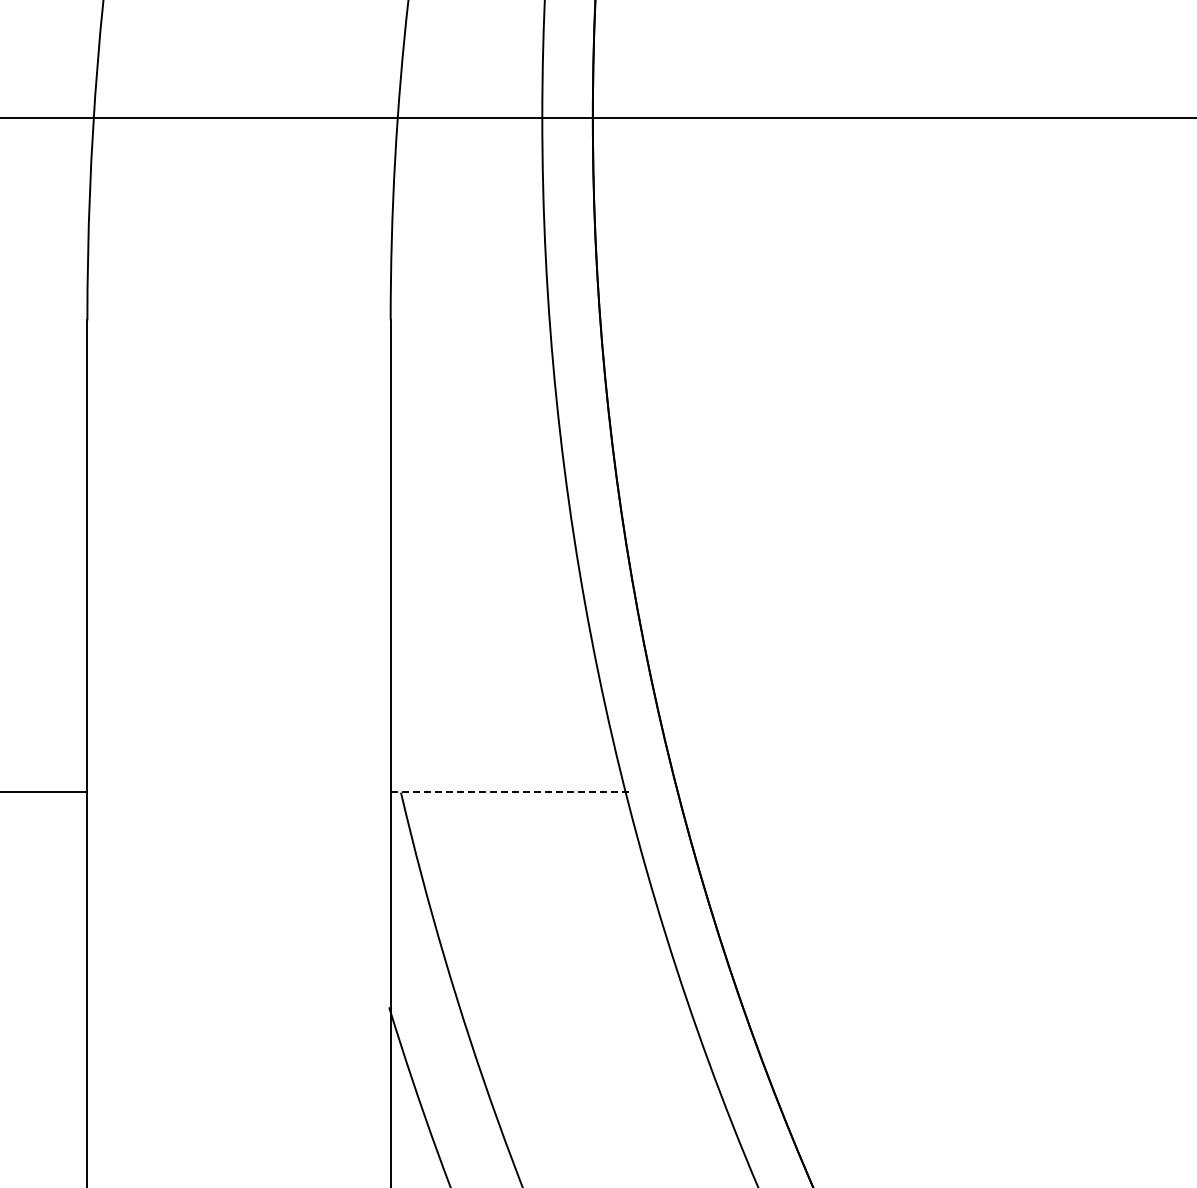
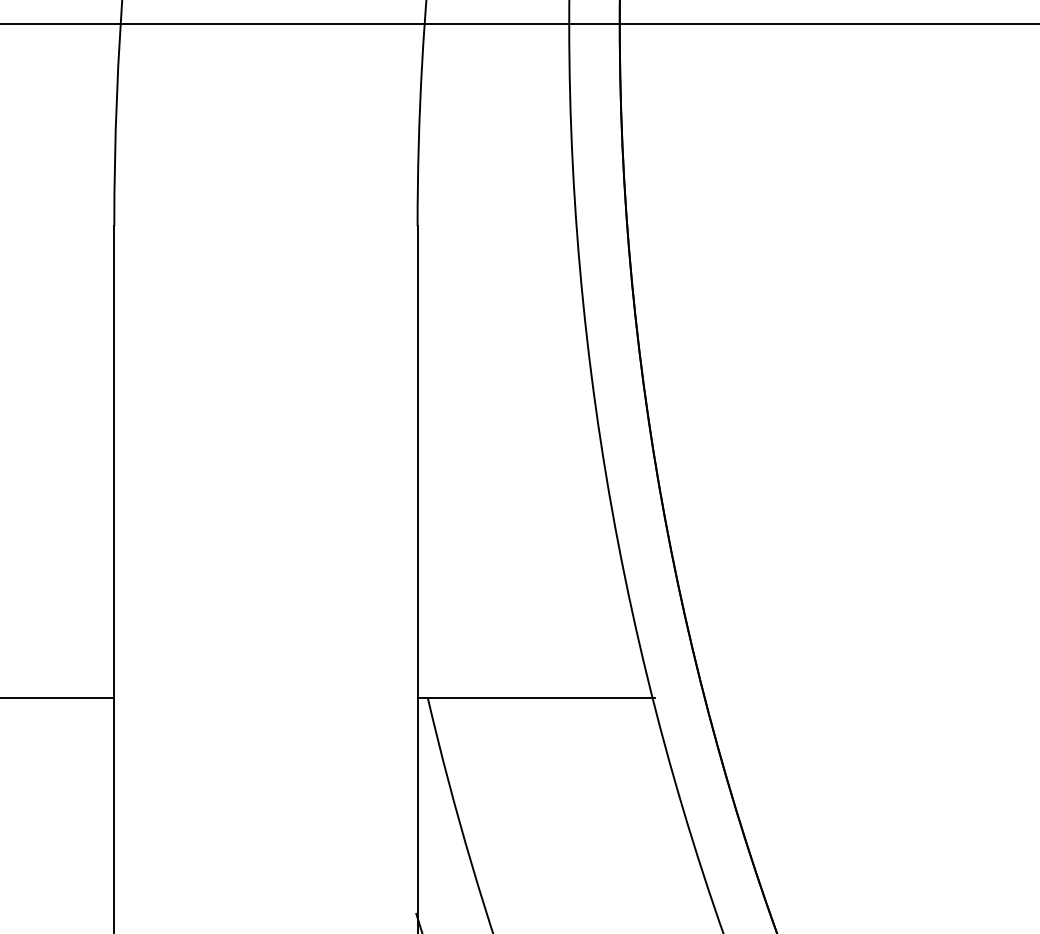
line: (509, 792) -> (536, 698), dashed -> solid

